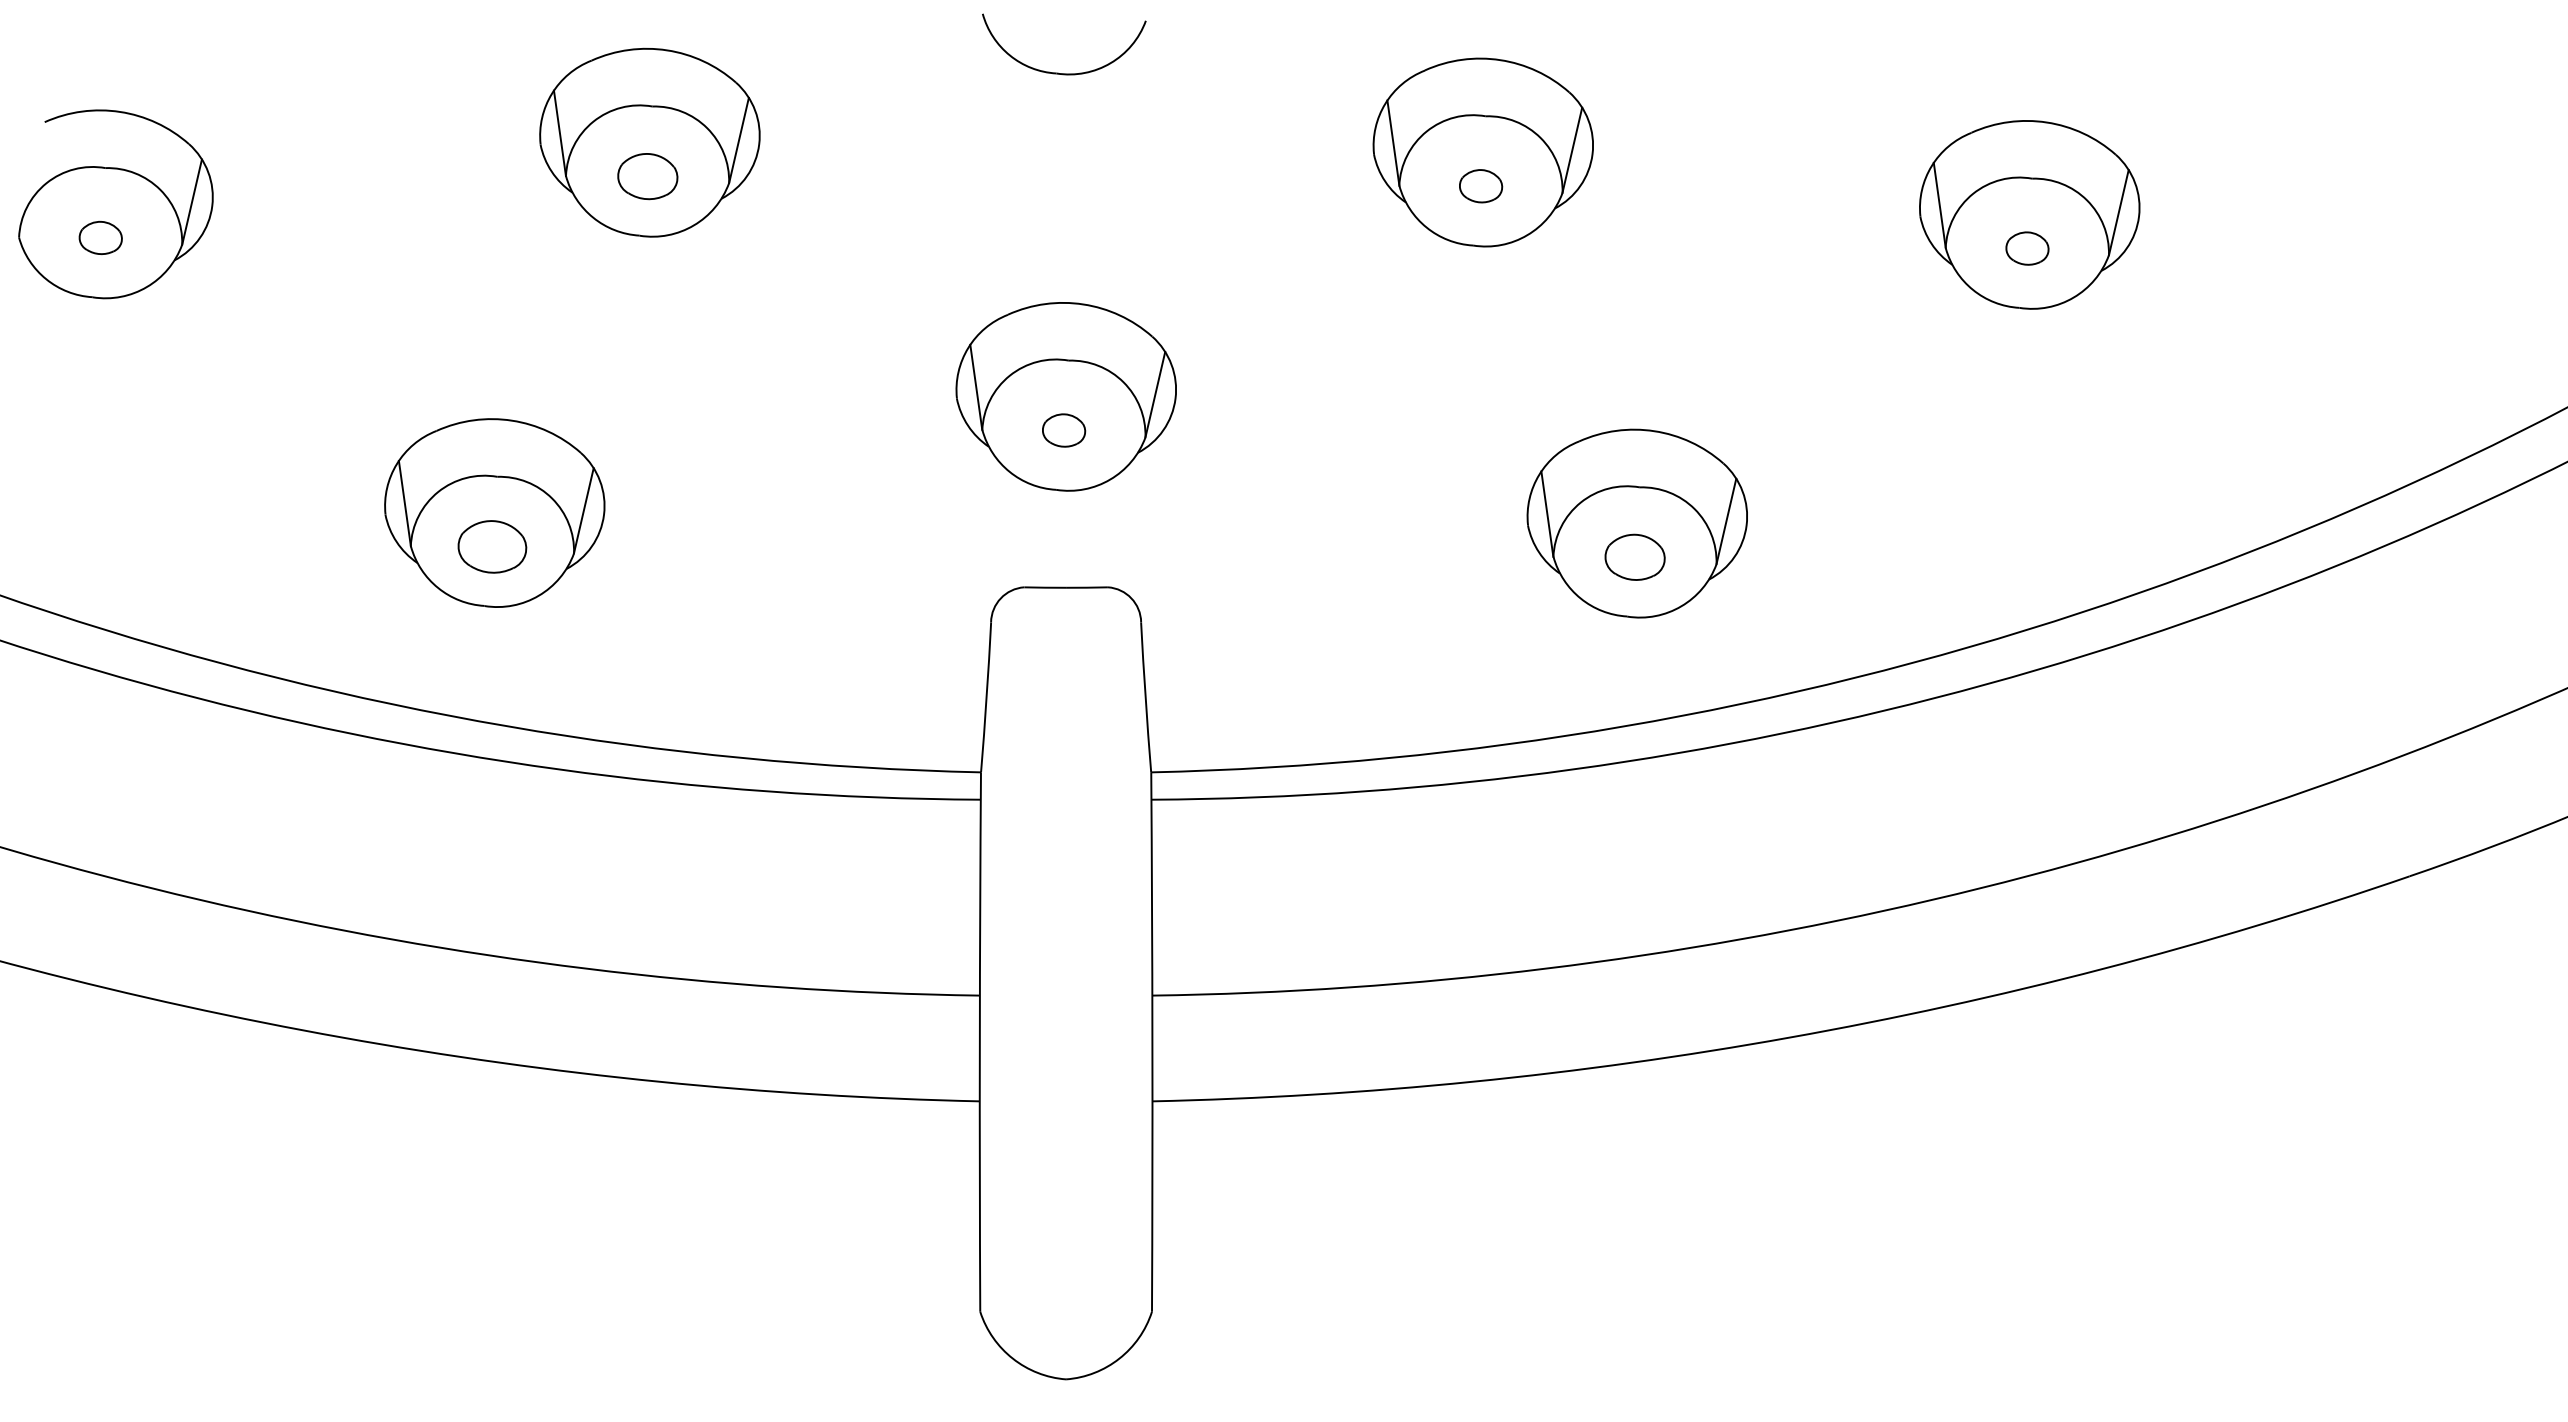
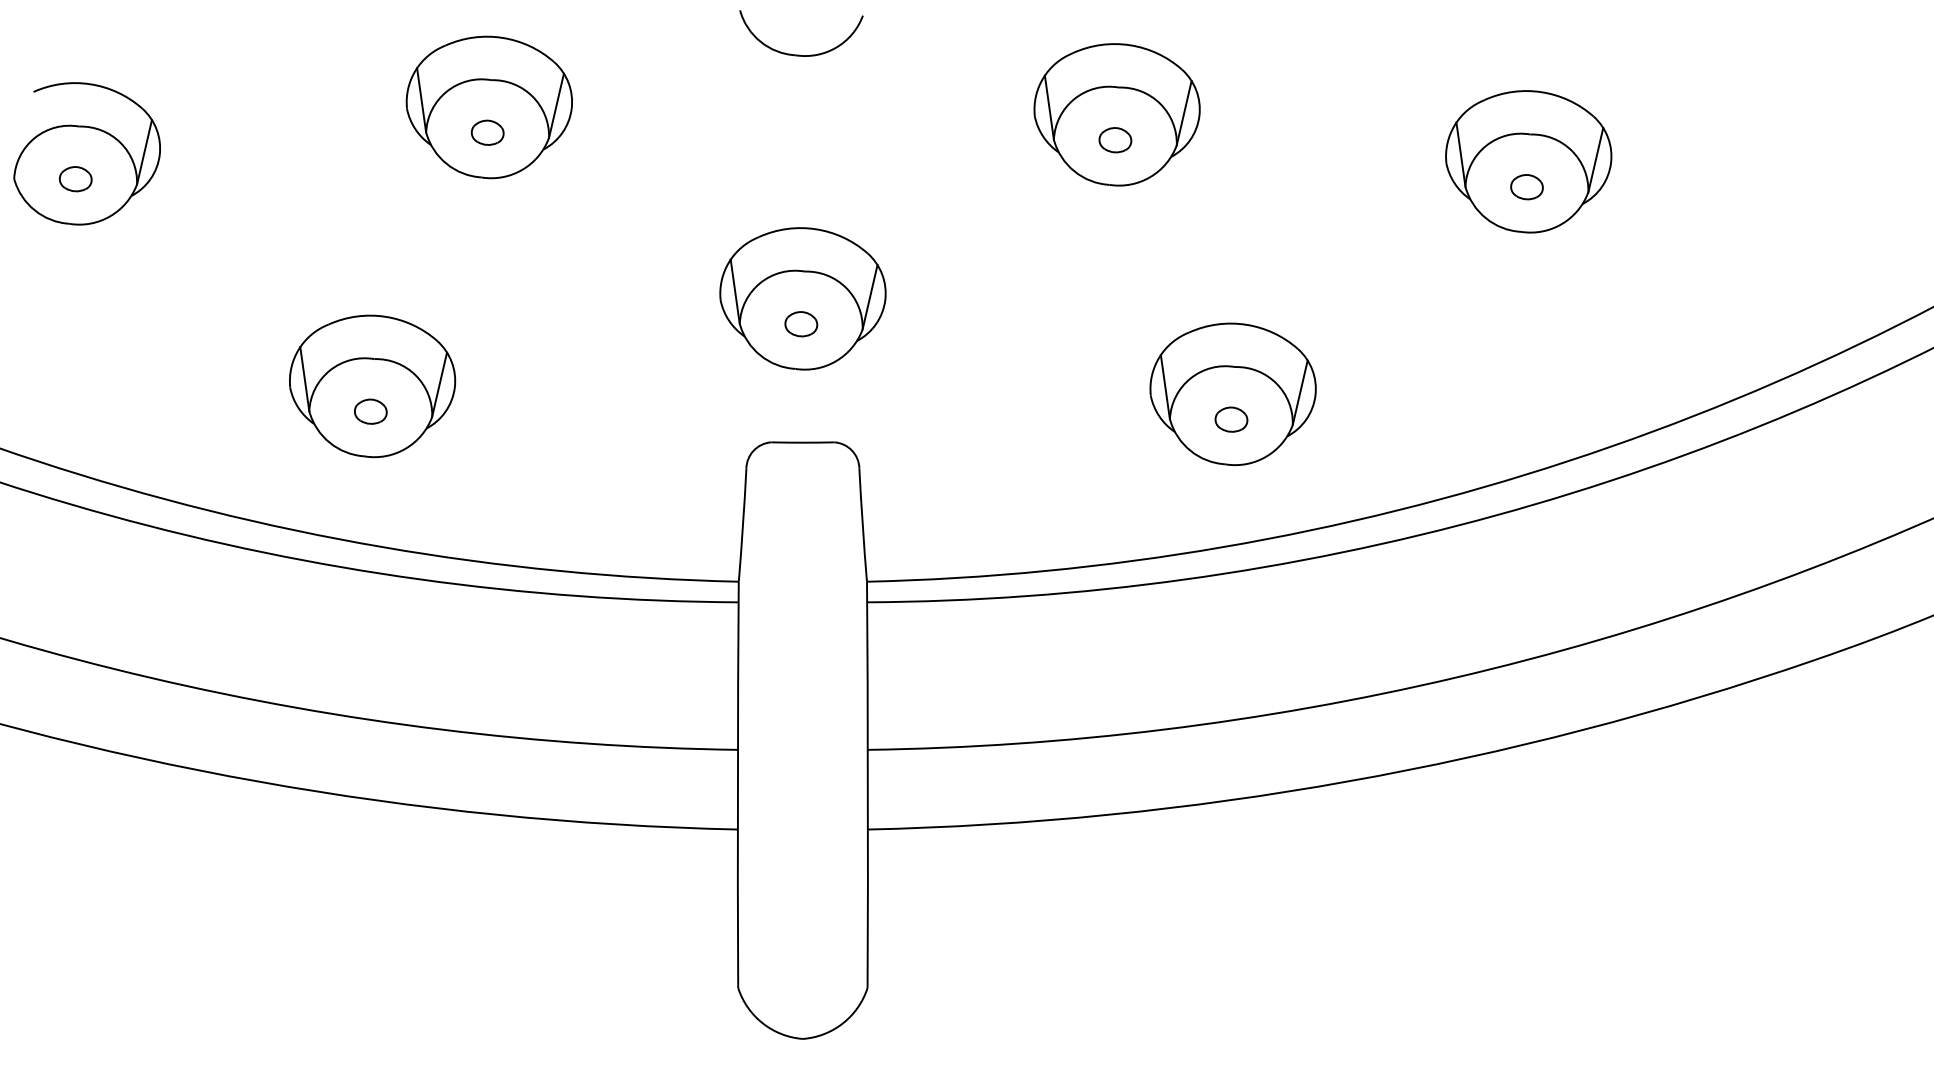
part: (647, 175) -> (487, 132), size x0.71
part: (492, 546) -> (370, 411), size x0.62
part: (1635, 556) -> (1231, 419), size x0.71

